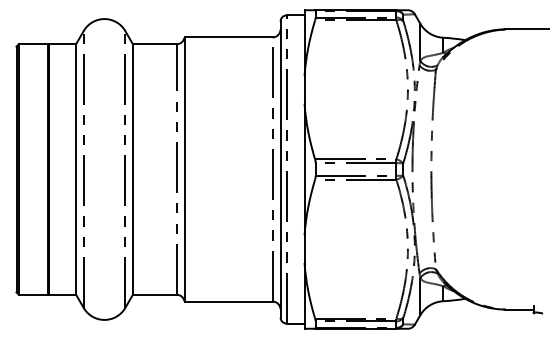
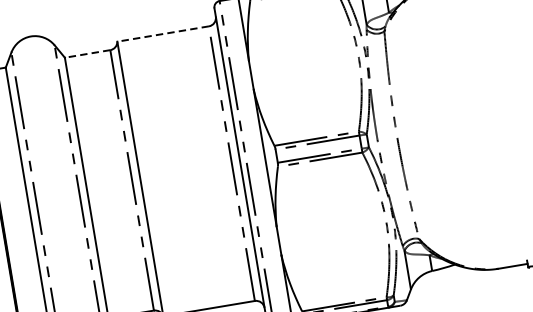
line: (228, 37) -> (163, 34), solid -> dashed
line: (154, 44) -> (87, 54), solid -> dashed

